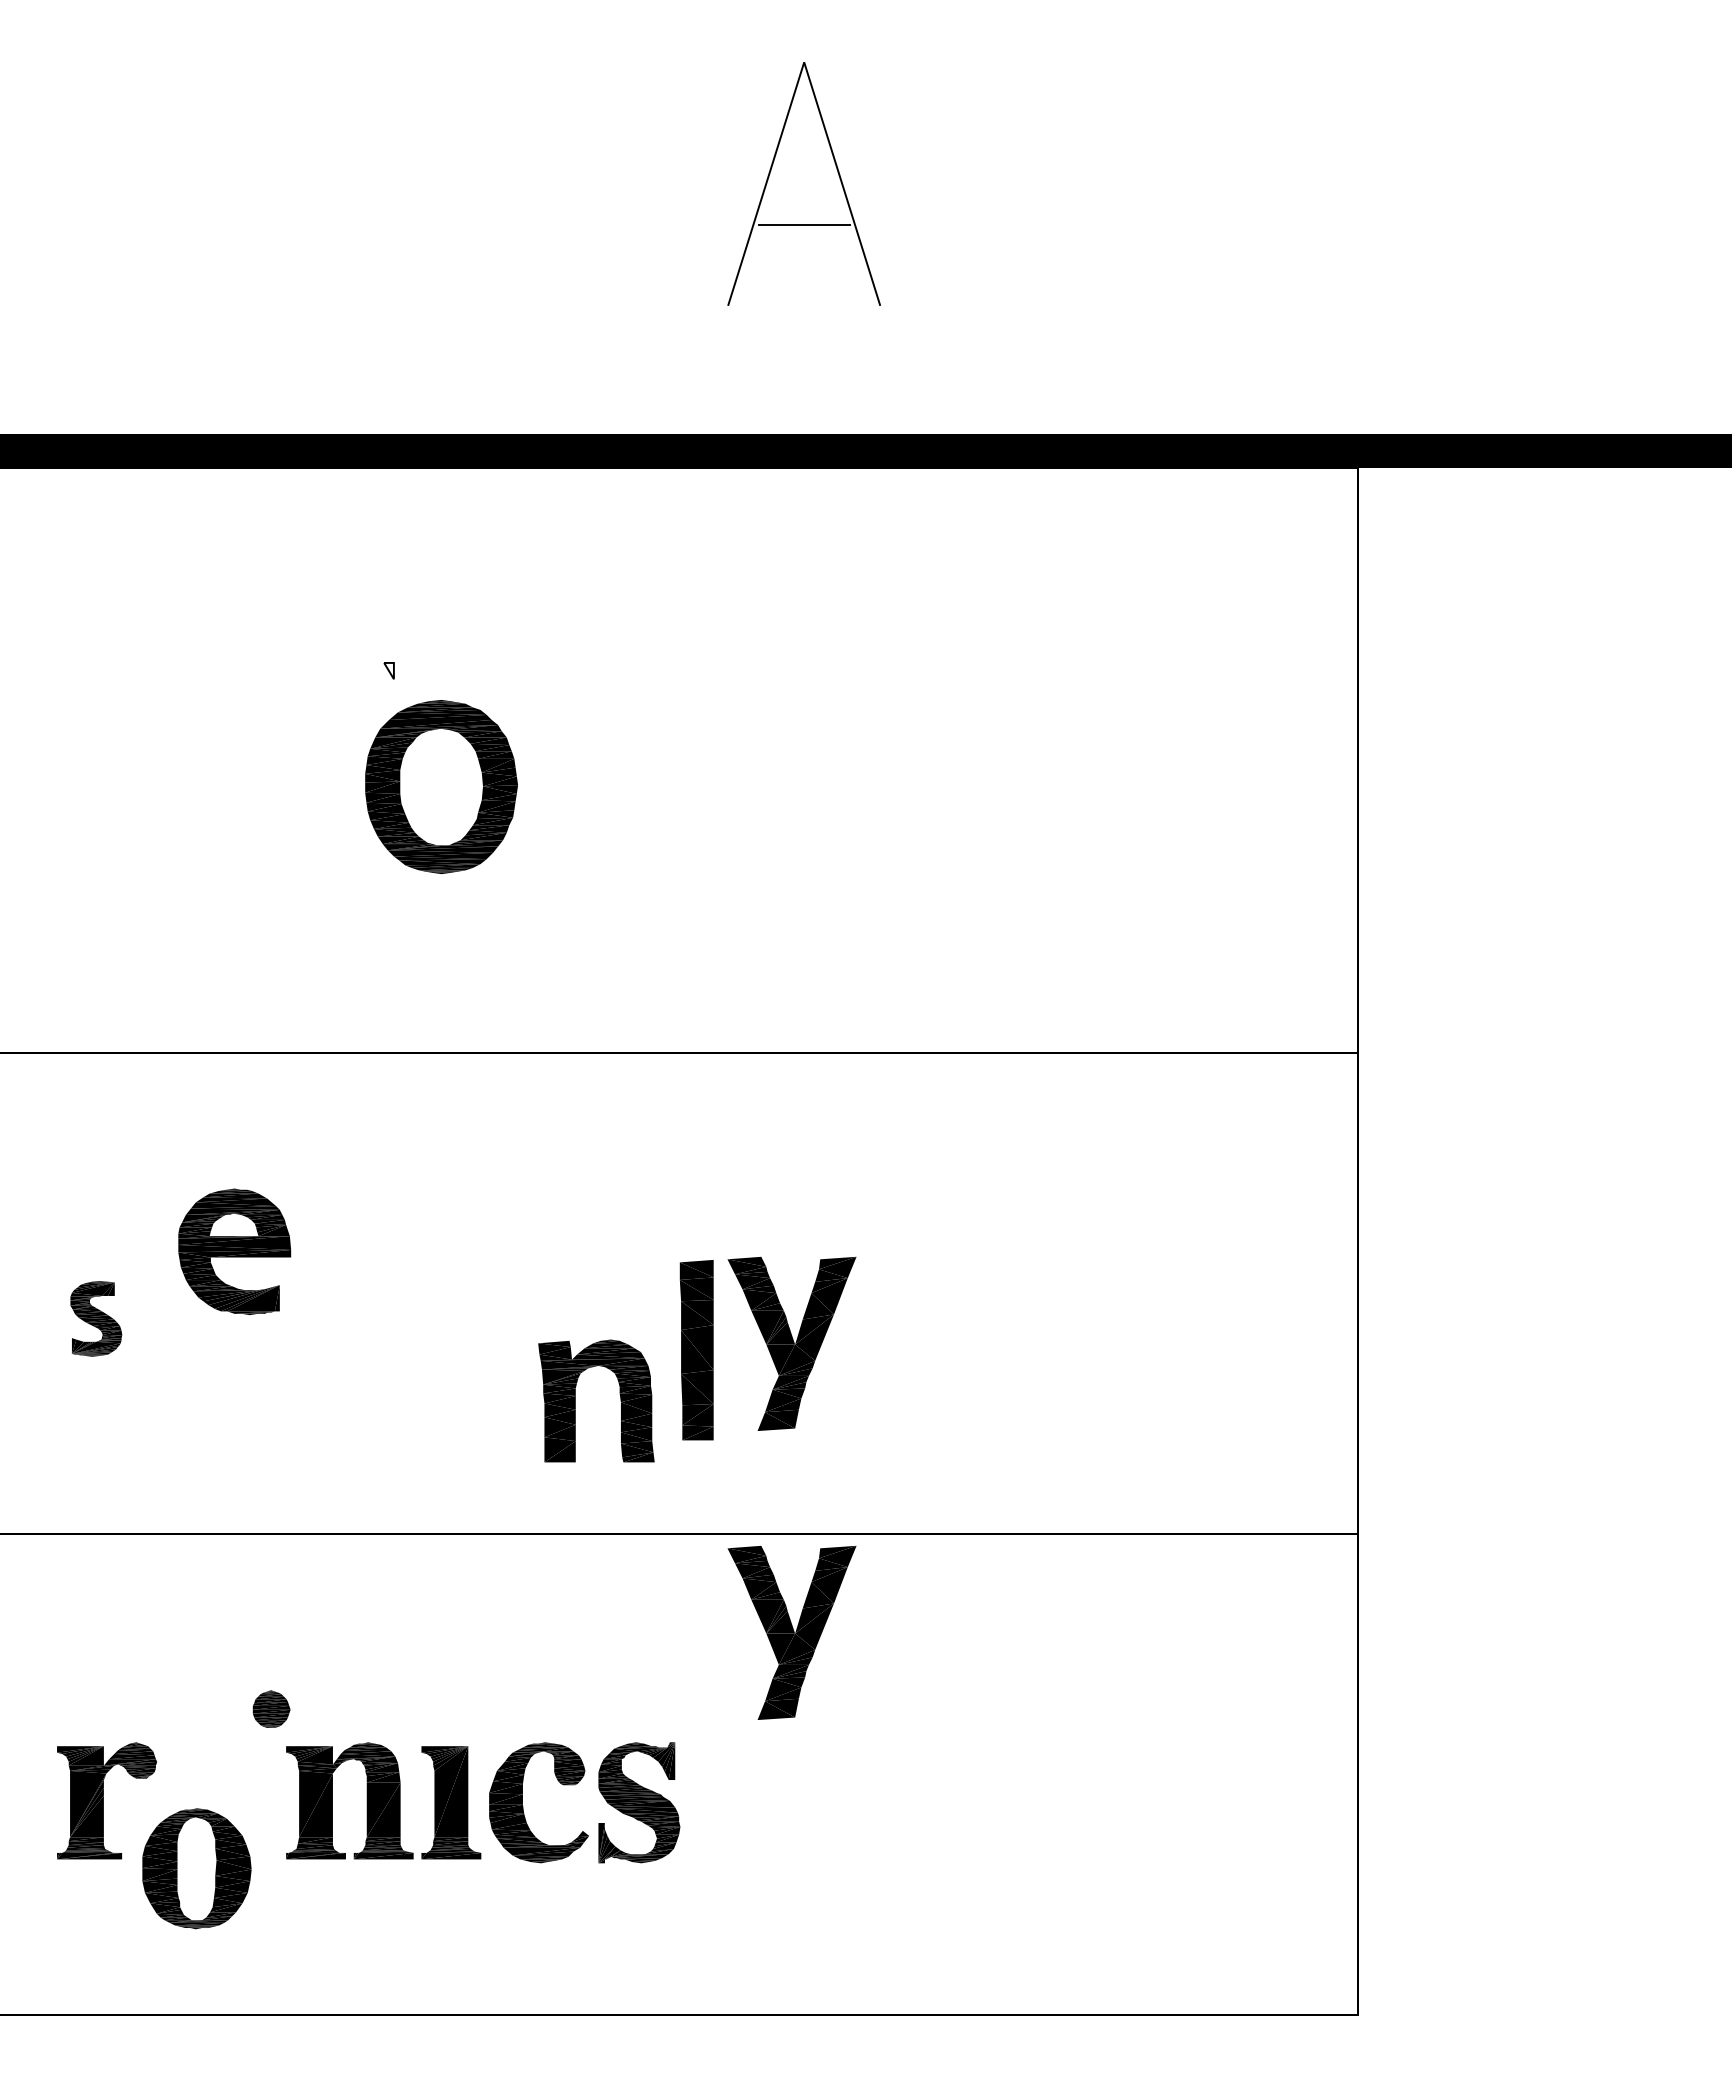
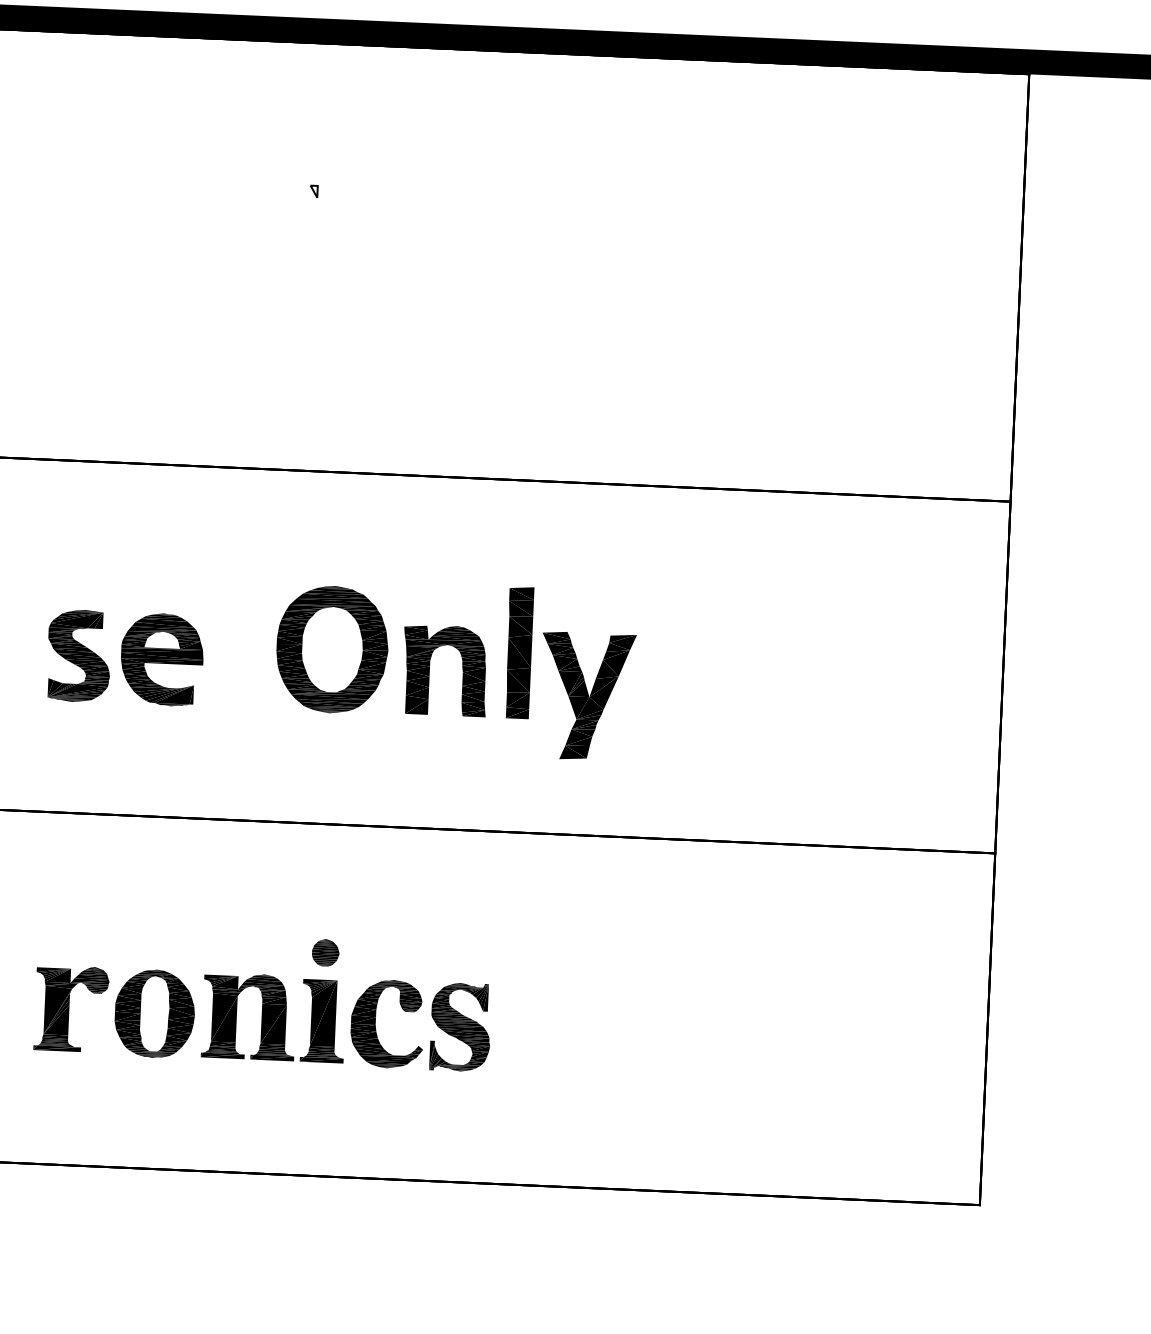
part: (441, 787) -> (332, 649), moved
part: (234, 1251) -> (162, 659), moved
part: (96, 1318) -> (79, 655), size x1.67
part: (696, 1350) -> (519, 653), moved
part: (575, 1400) -> (429, 669), moved
part: (791, 1632) -> (577, 907), removed
part: (271, 1708) -> (325, 952), moved
part: (196, 1868) -> (154, 1013), moved

